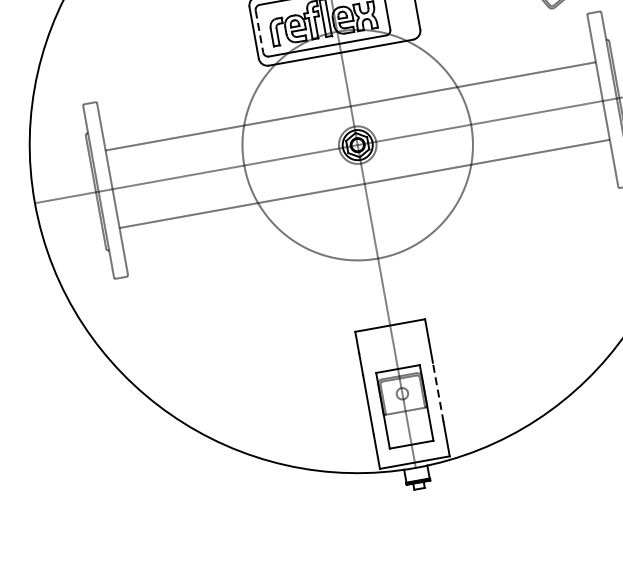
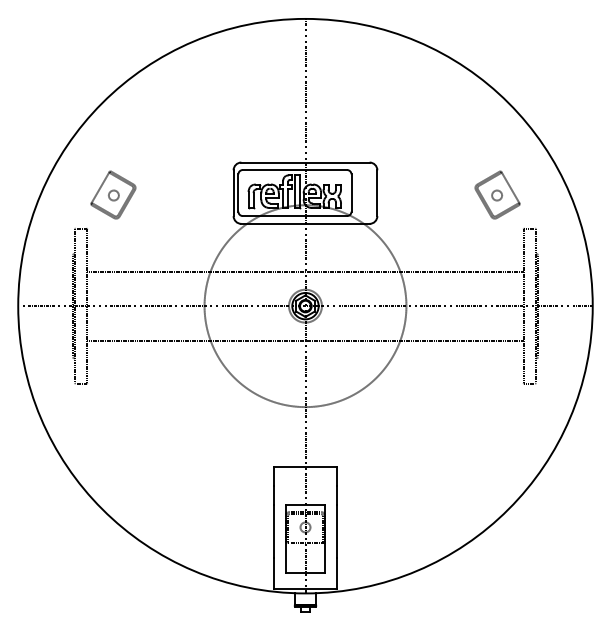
line: (259, 32) -> (238, 193), dashed -> solid
part: (119, 58) -> (113, 194), added
line: (438, 392) -> (336, 531), dashed -> solid

